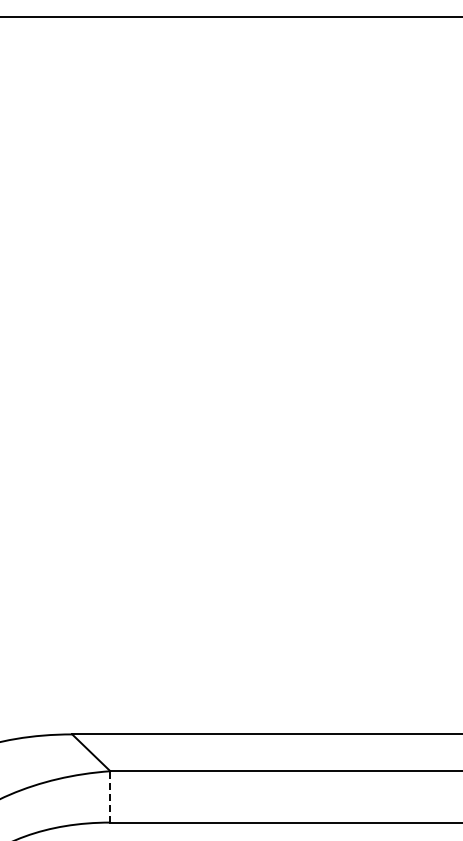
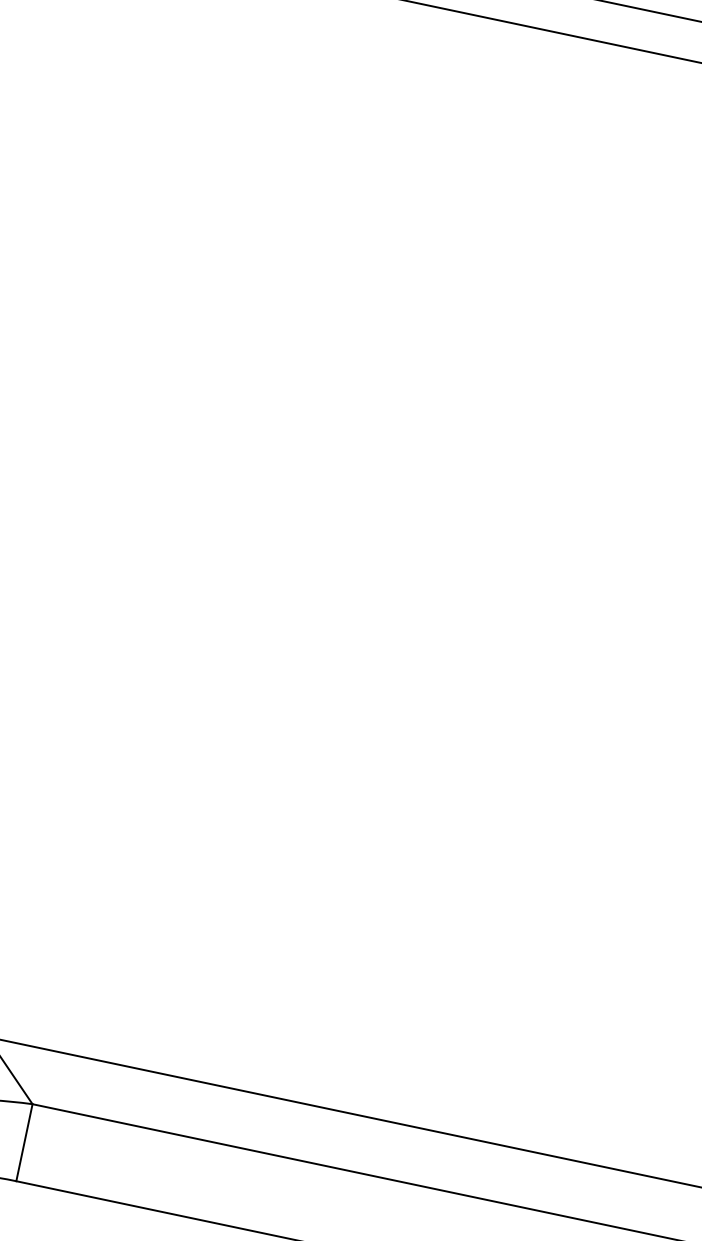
line: (110, 796) -> (24, 1142), dashed -> solid

